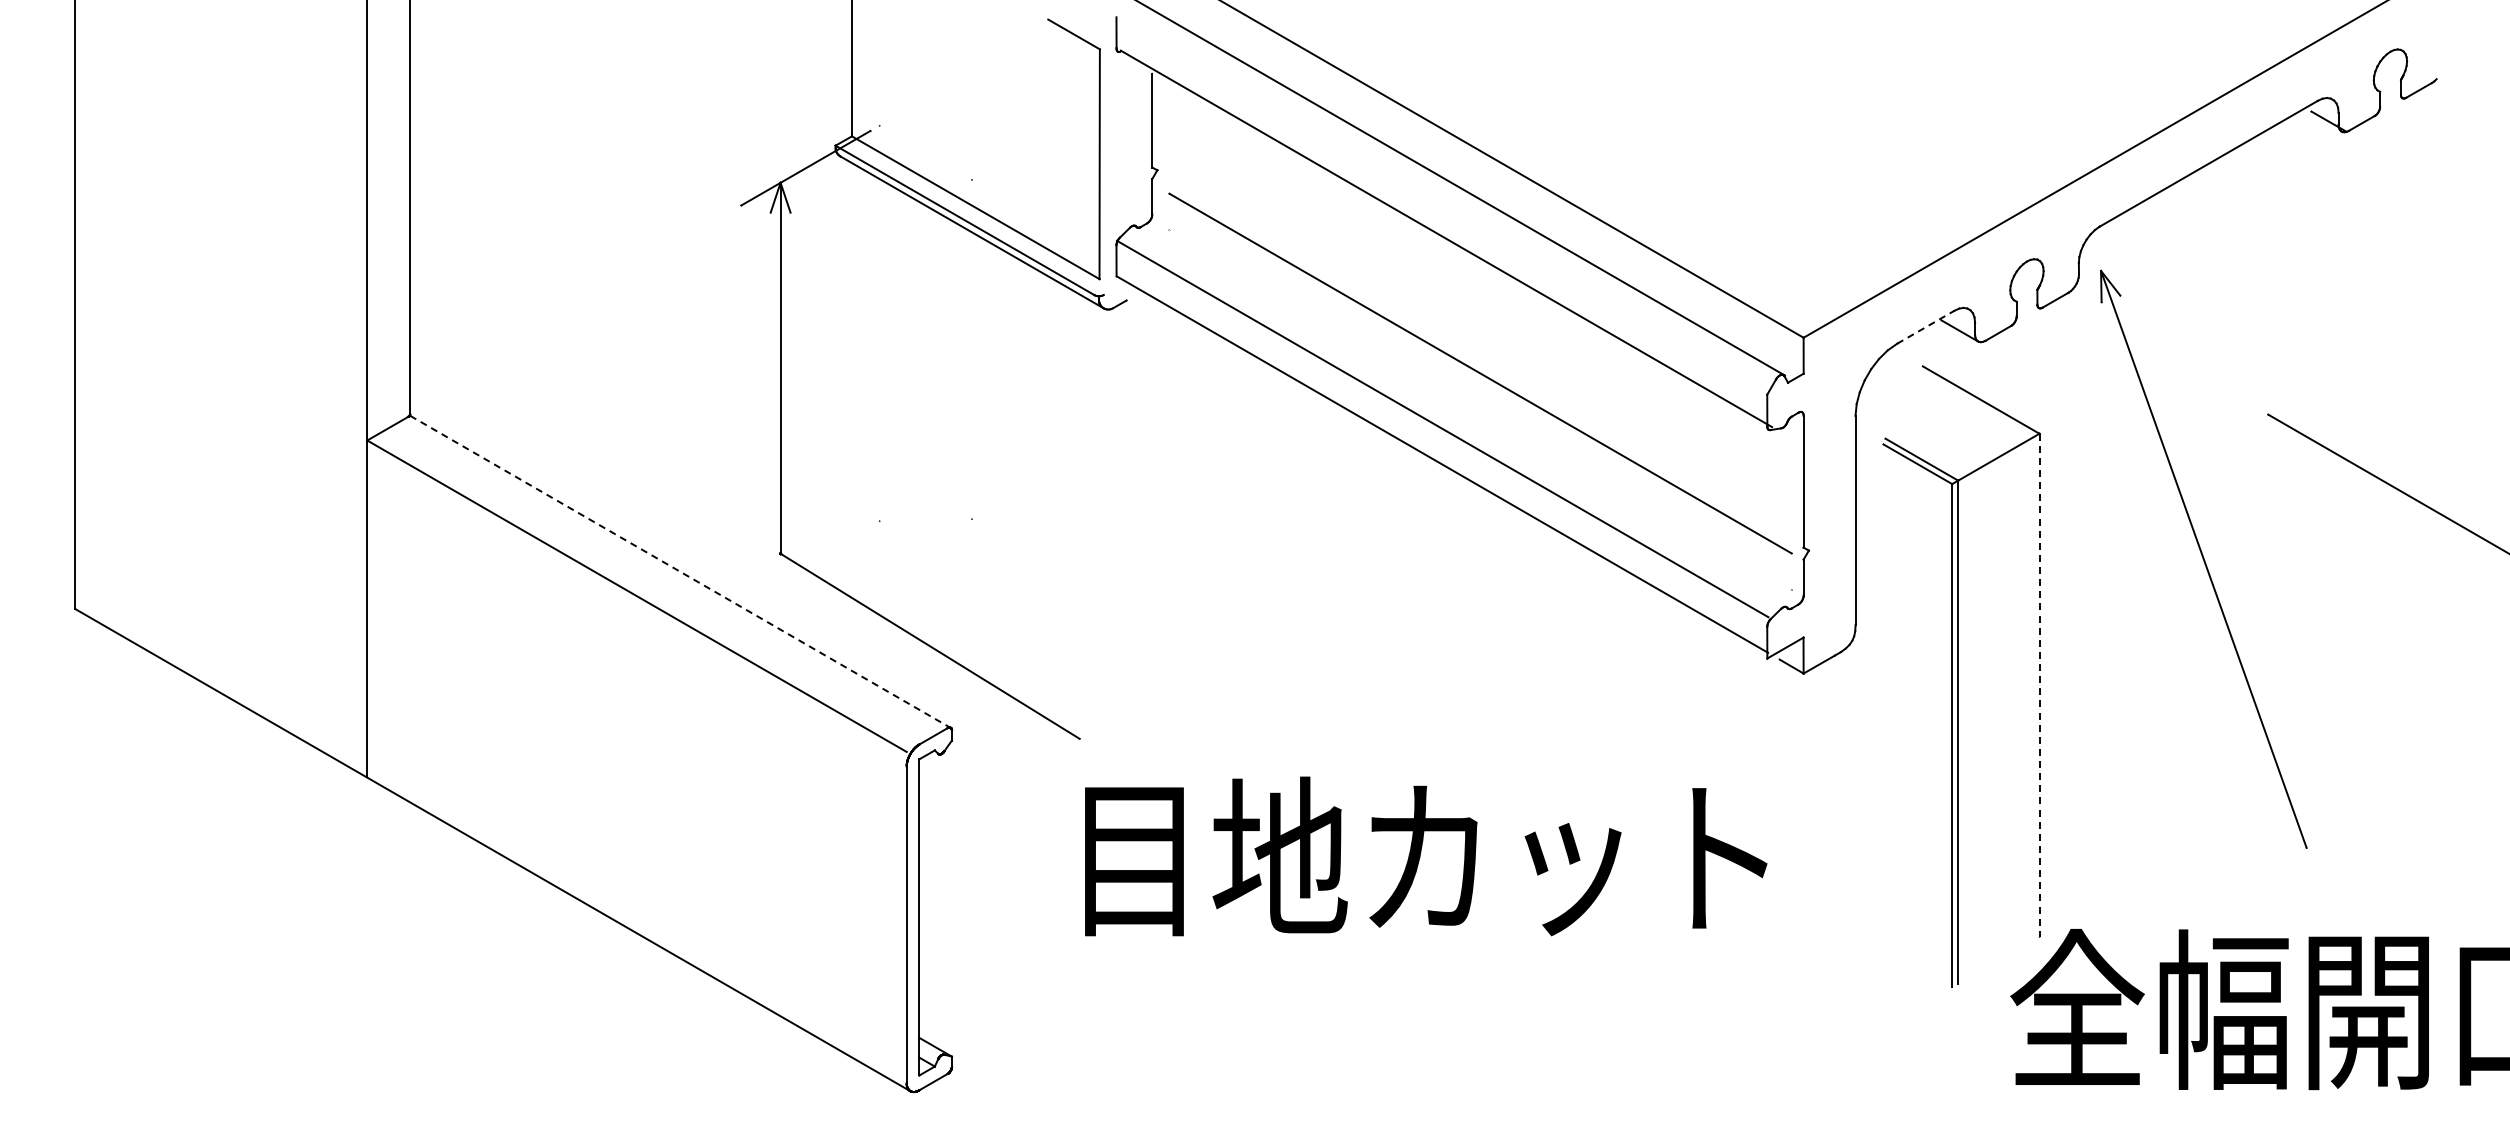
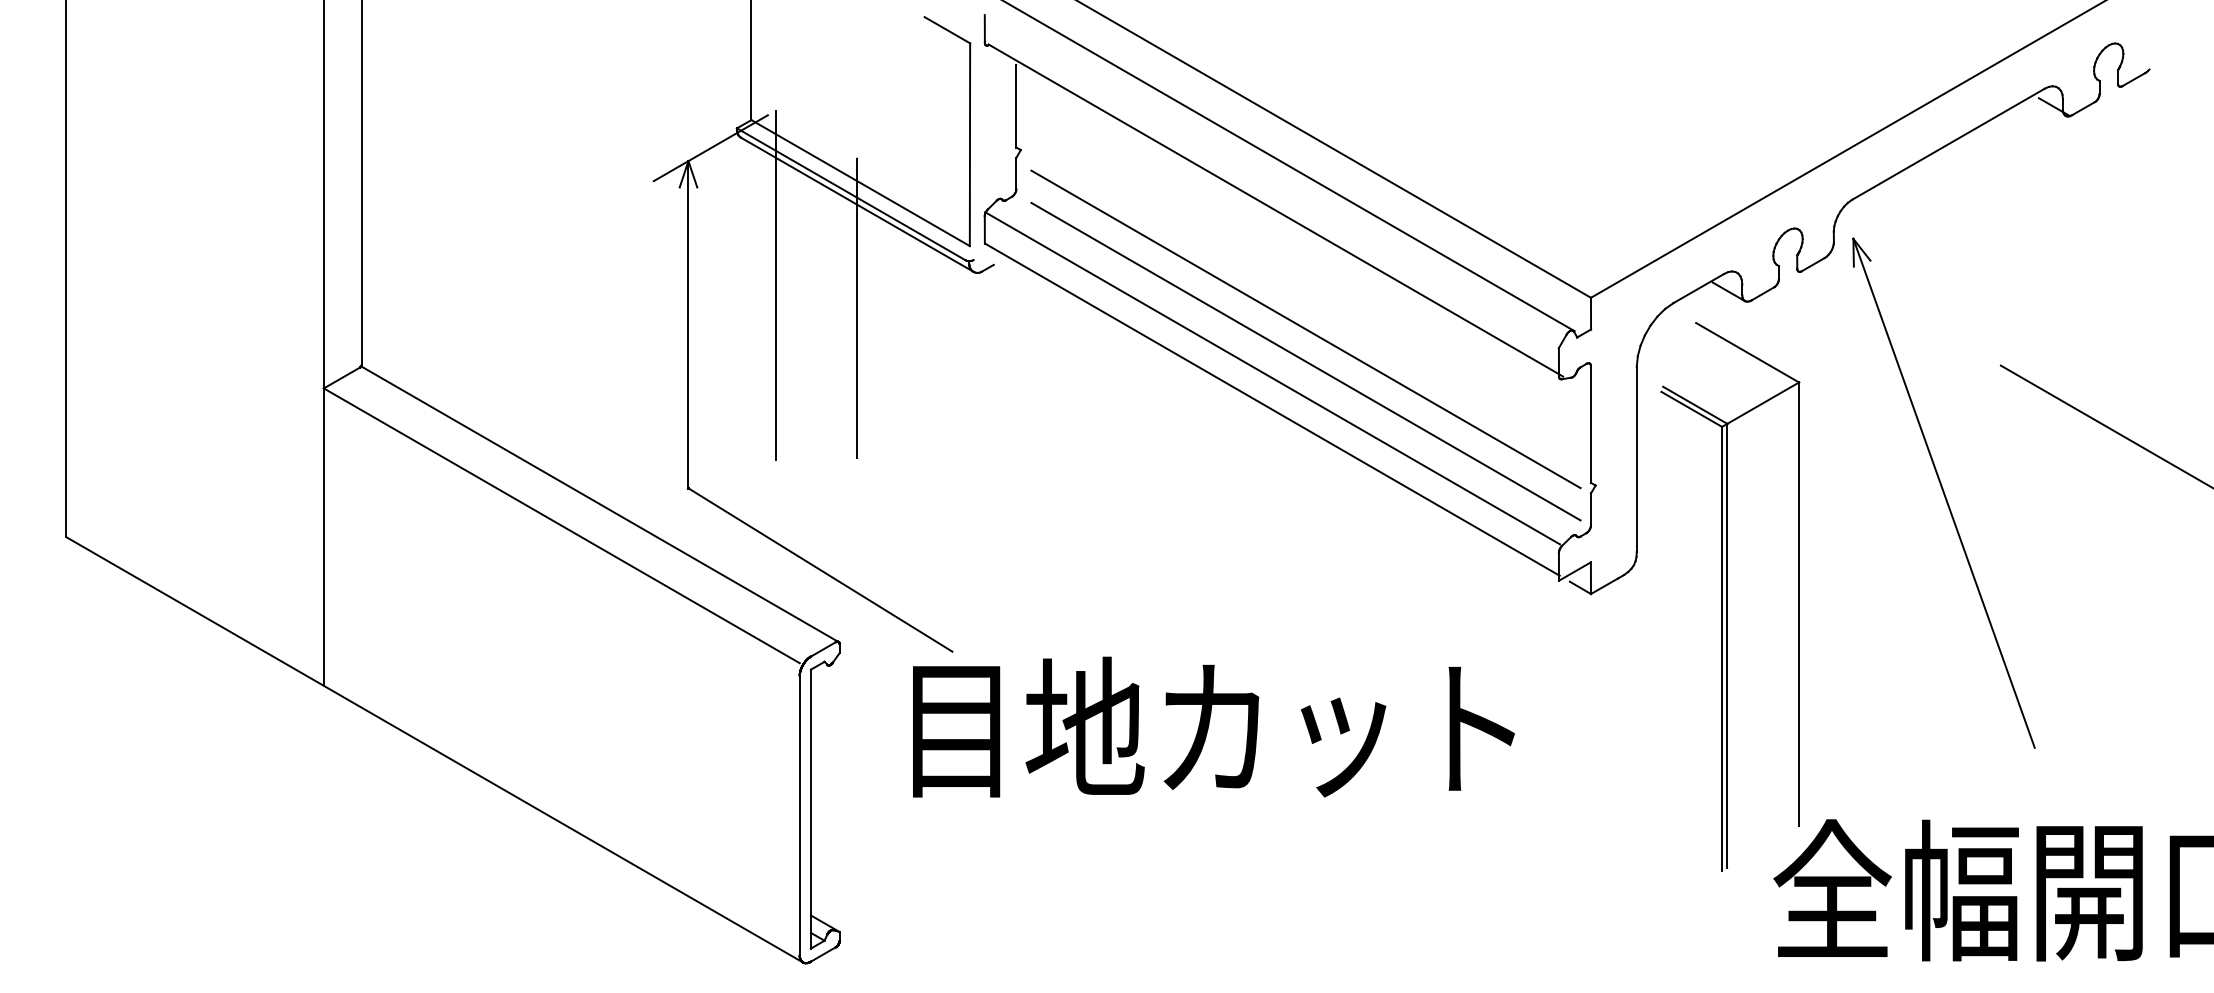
line: (879, 323) -> (775, 285), added
line: (1925, 327) -> (1698, 288), dashed -> solid
line: (972, 349) -> (857, 308), added
line: (1480, 410) -> (1305, 361), added
line: (680, 572) -> (600, 504), dashed -> solid
line: (2039, 685) -> (1799, 604), dashed -> solid
text: (1426, 856) -> (1214, 727), moved

